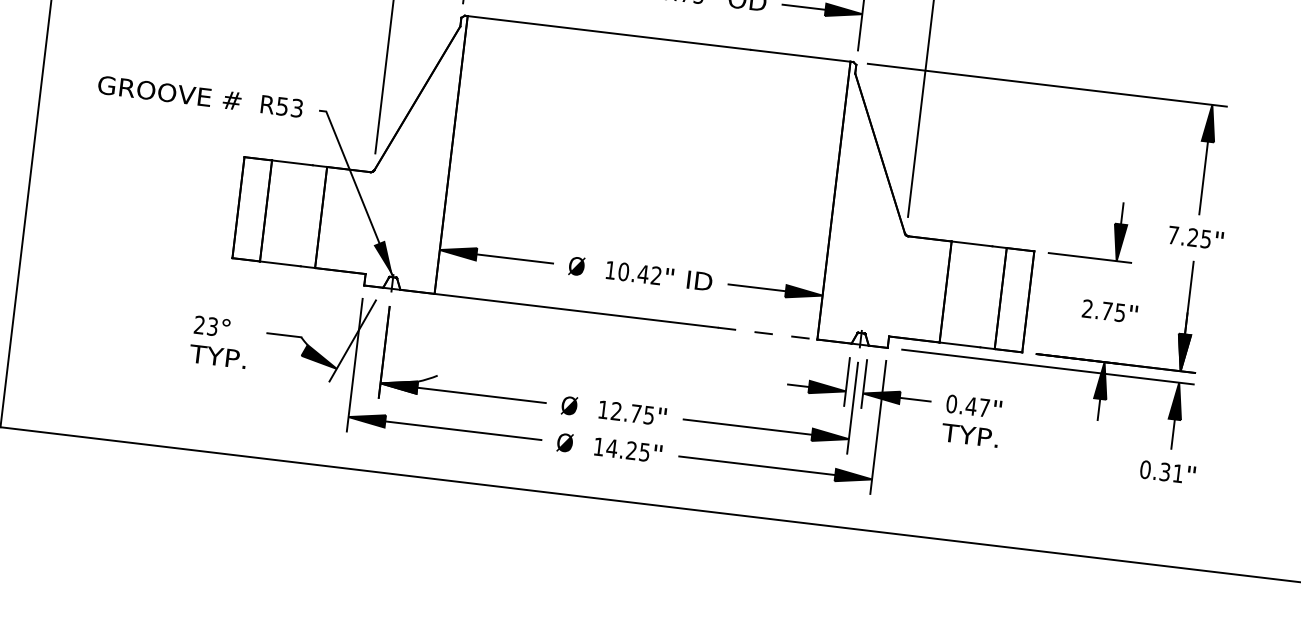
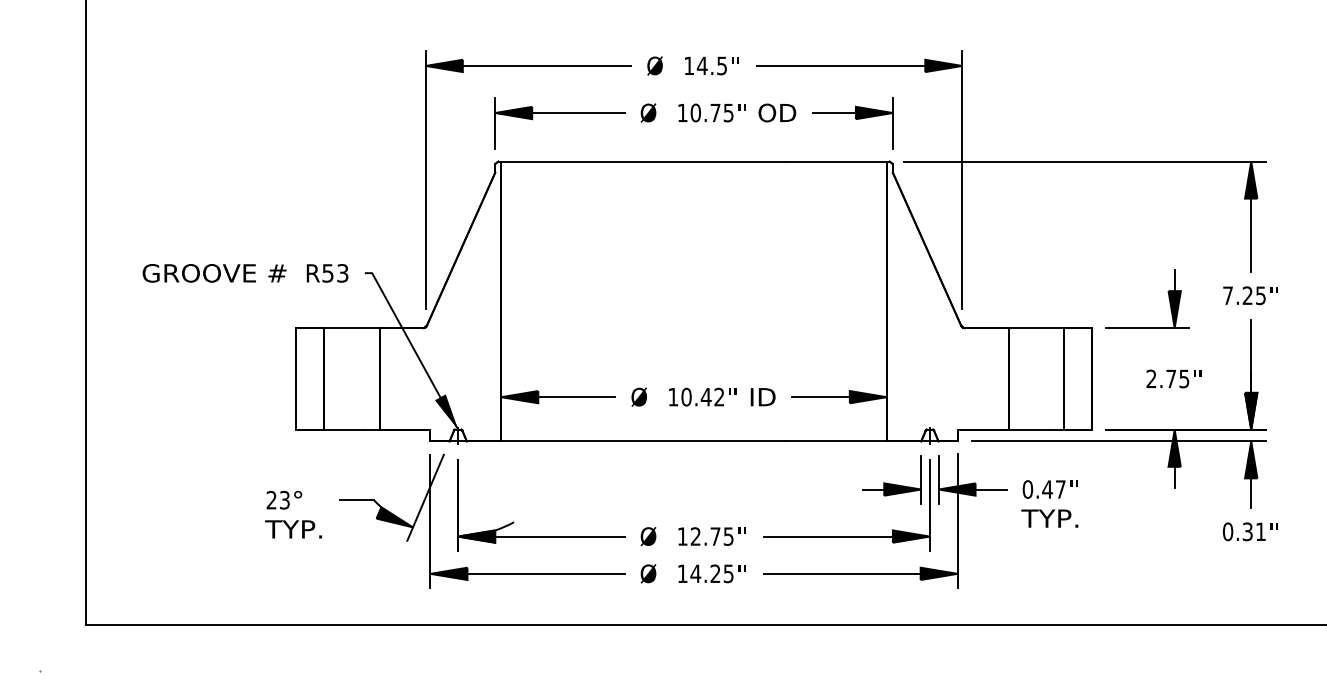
line: (768, 333) -> (837, 441), dashed -> solid

